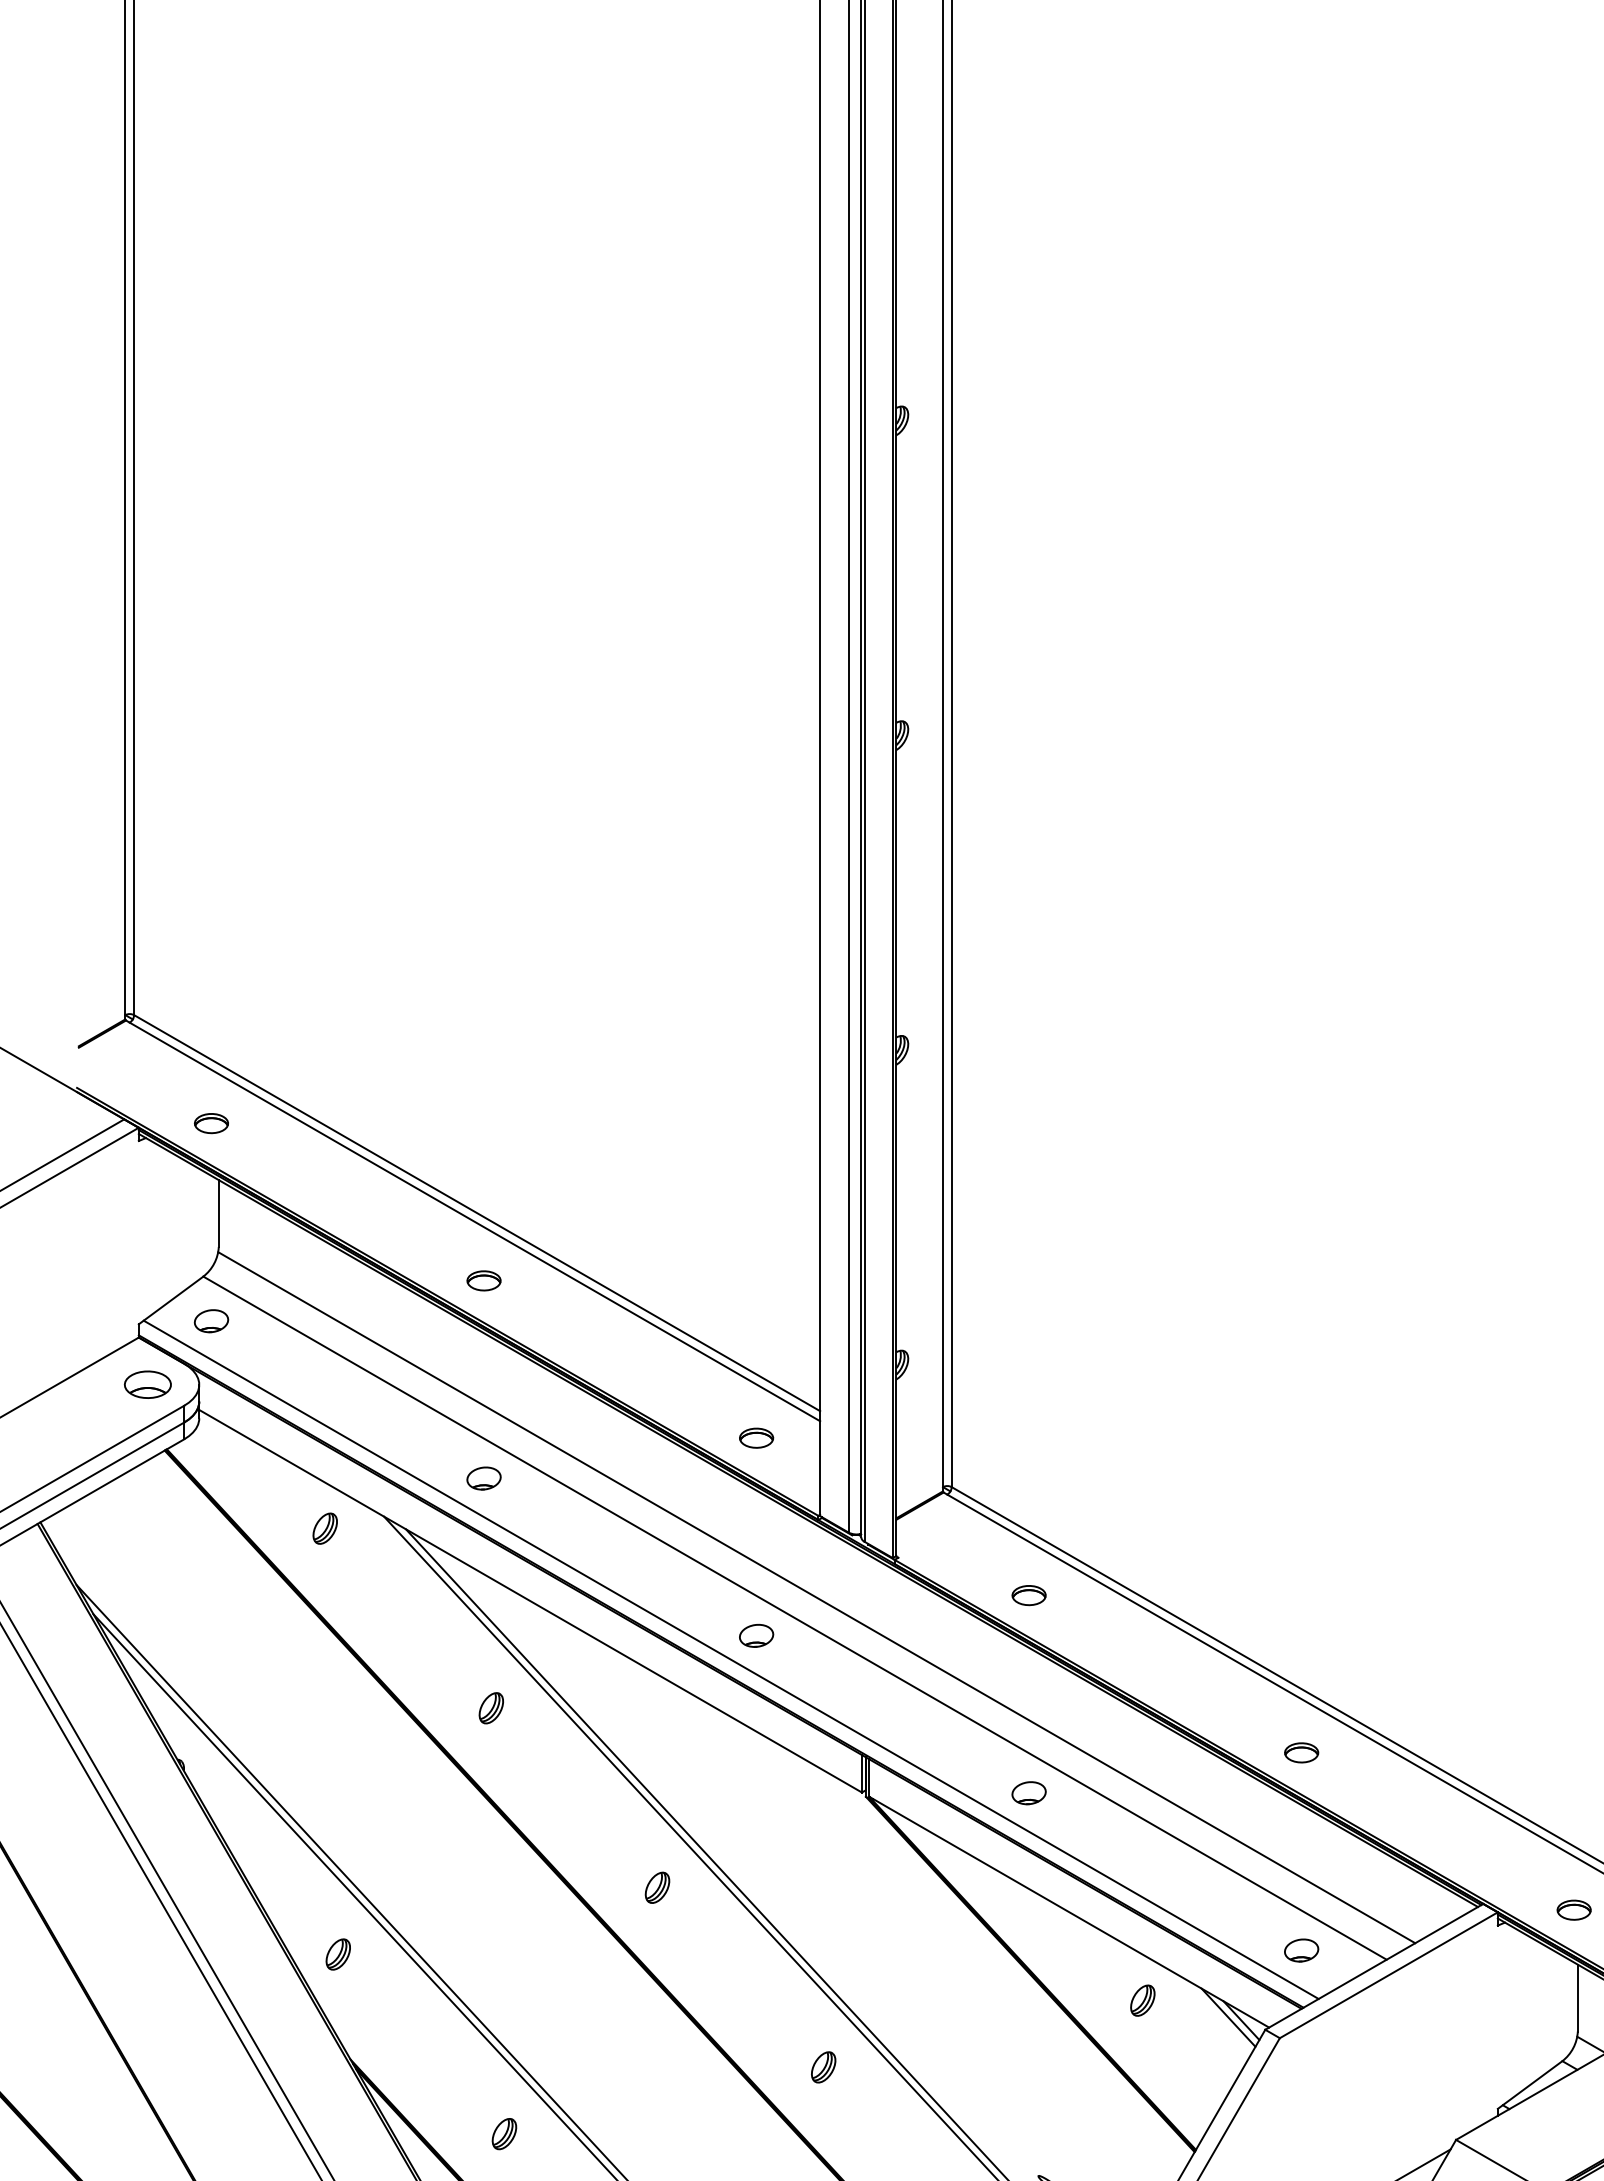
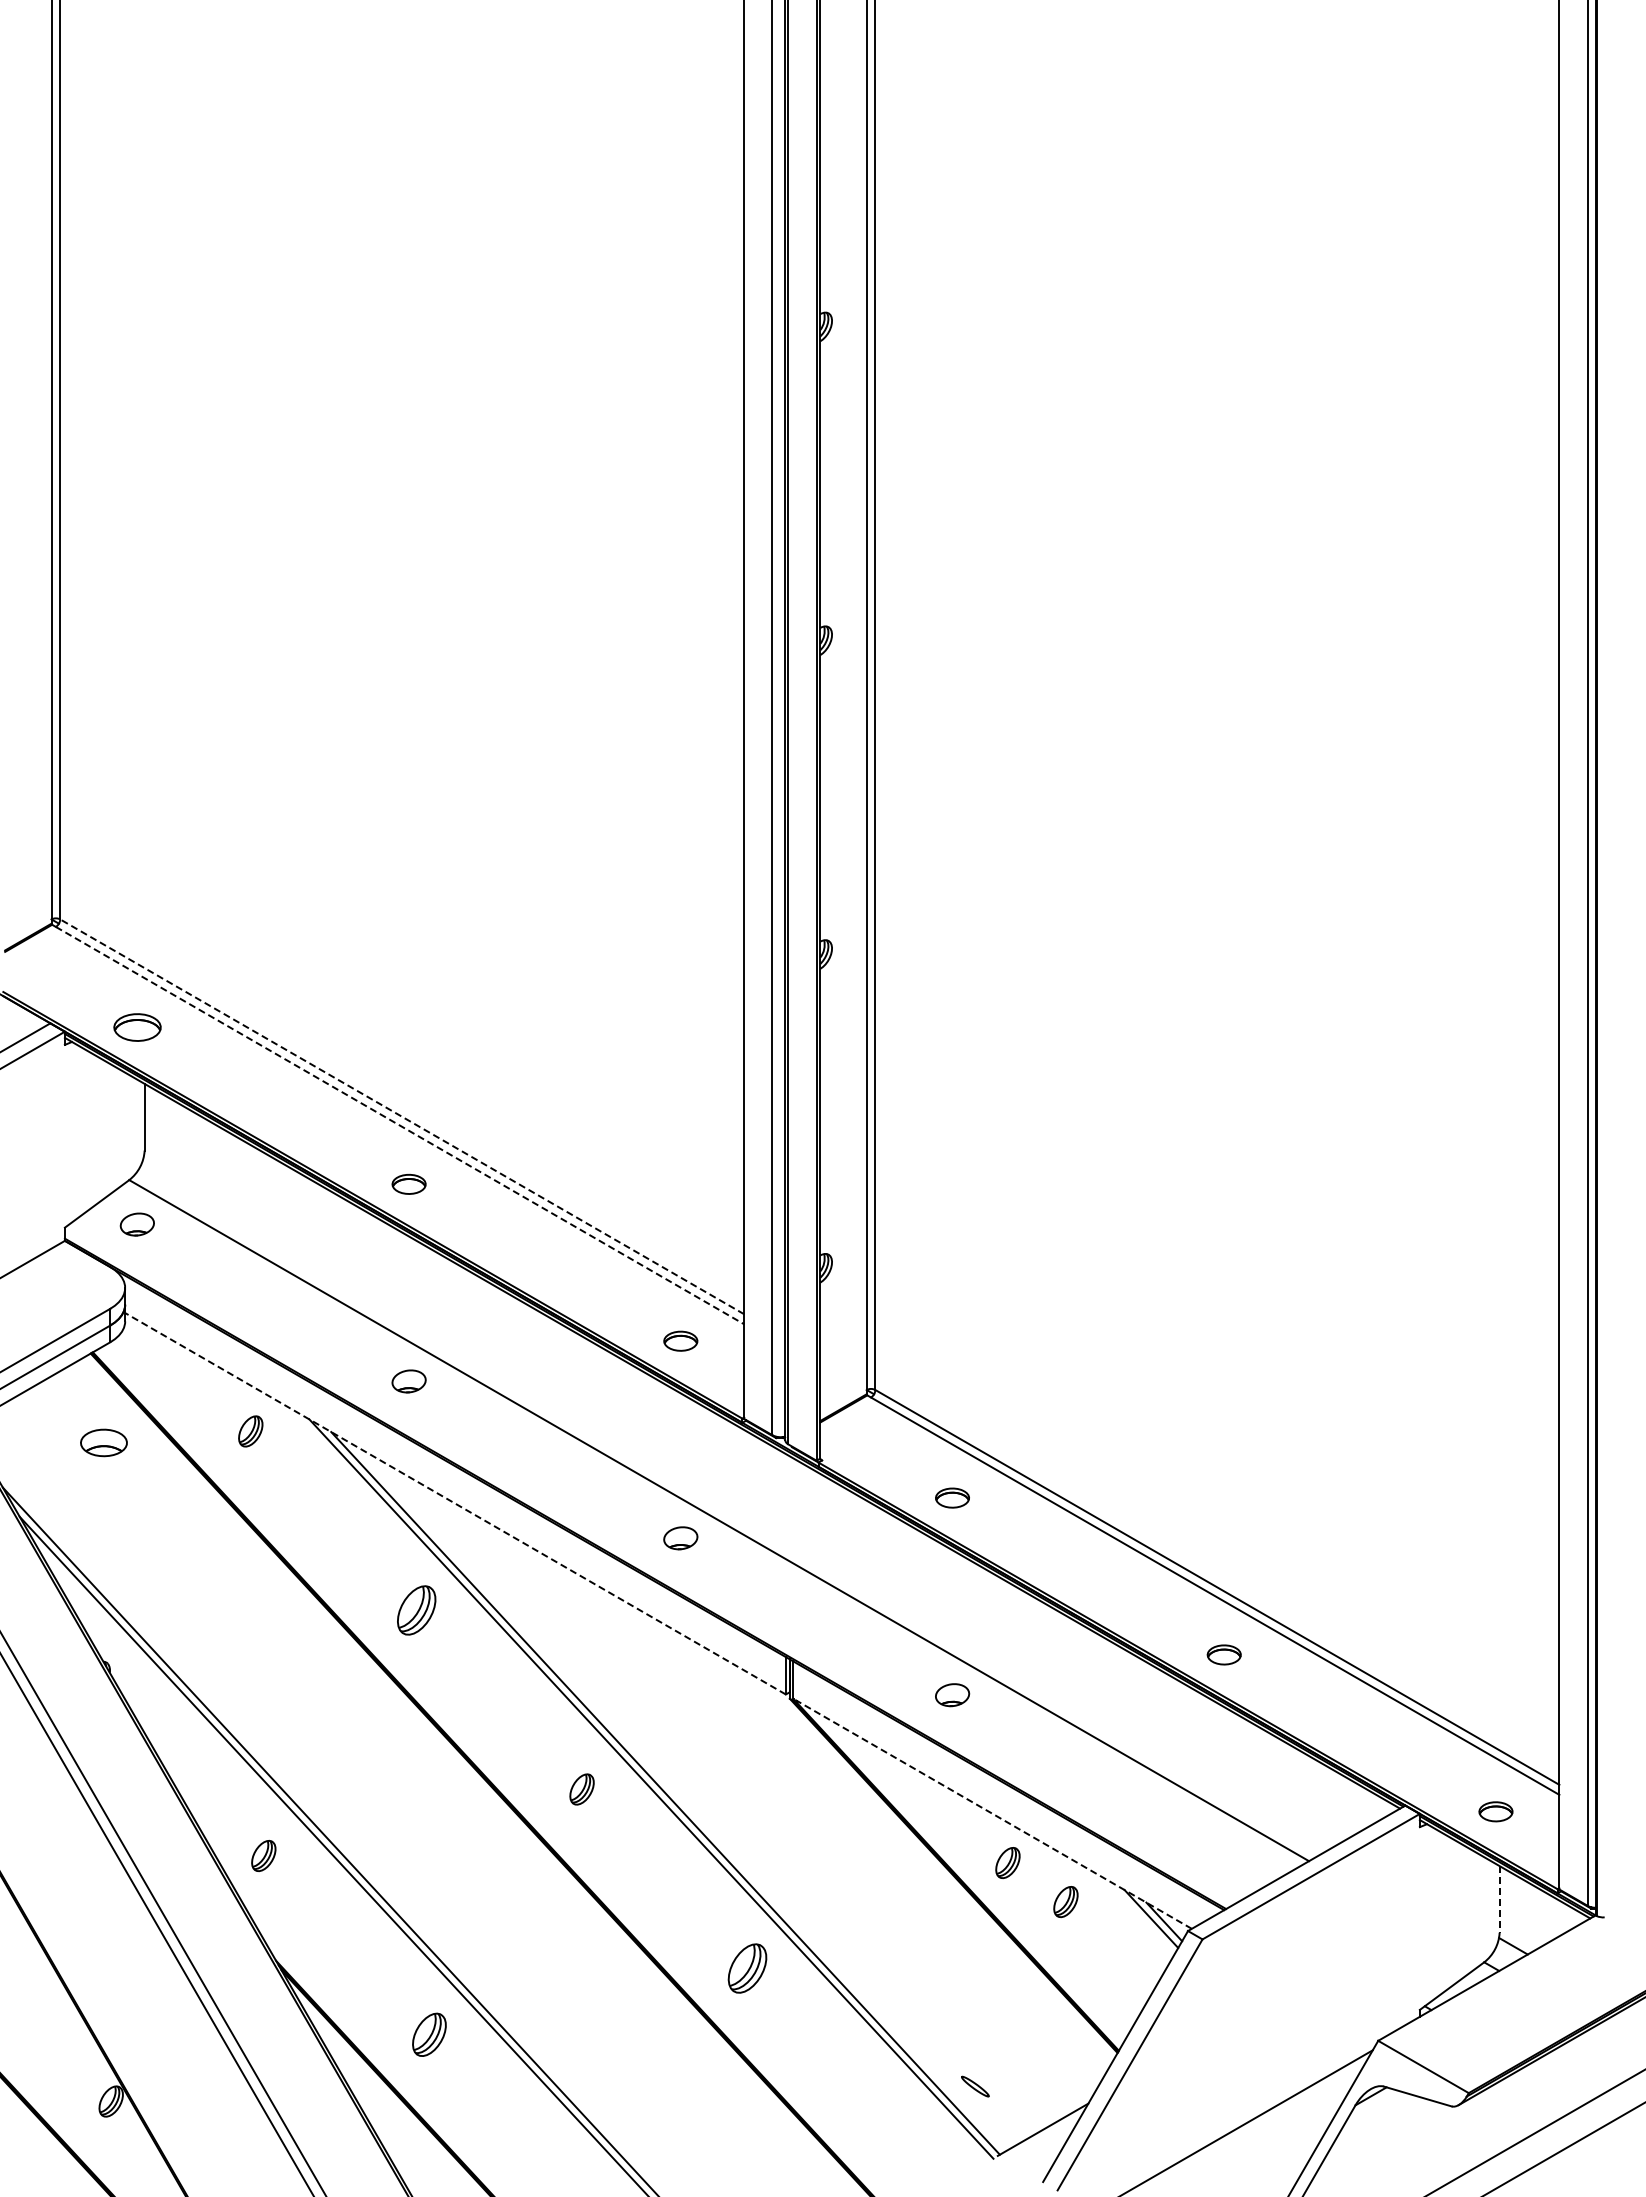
part: (210, 1123) -> (136, 1027), size x1.4
line: (477, 1212) -> (402, 1116), solid -> dashed
line: (475, 1221) -> (400, 1125), solid -> dashed
part: (147, 1384) -> (103, 1442), moved
line: (816, 1596) -> (740, 1499), removed
line: (530, 1600) -> (455, 1503), solid -> dashed
line: (731, 1660) -> (655, 1562), removed
part: (490, 1708) -> (415, 1610), size x1.6
line: (1069, 1911) -> (992, 1813), solid -> dashed
part: (1300, 1950) -> (1223, 1851), removed
part: (1084, 1962) -> (1007, 1863), added
line: (1577, 1998) -> (1499, 1899), solid -> dashed
part: (823, 2067) -> (747, 1968), size x1.6
part: (504, 2134) -> (429, 2035), size x1.4

